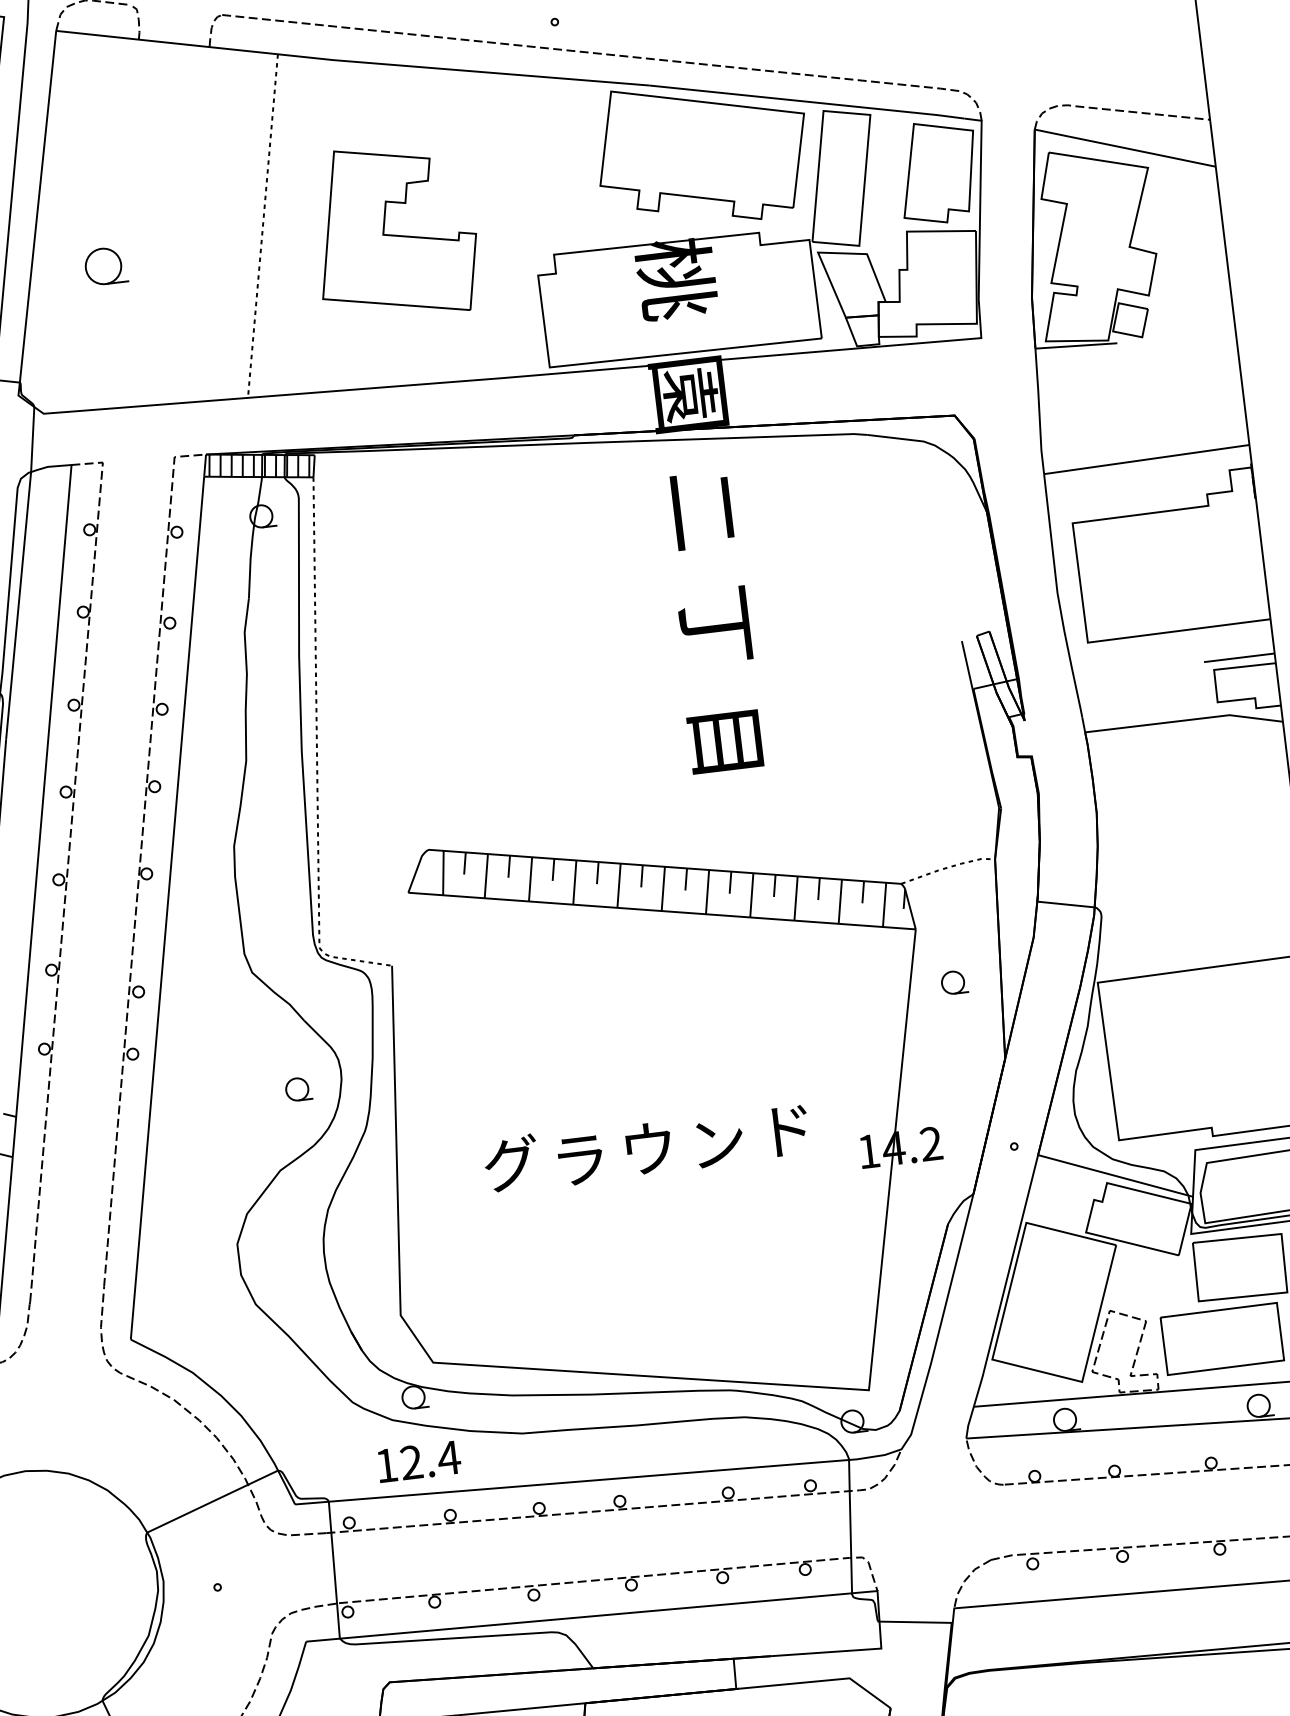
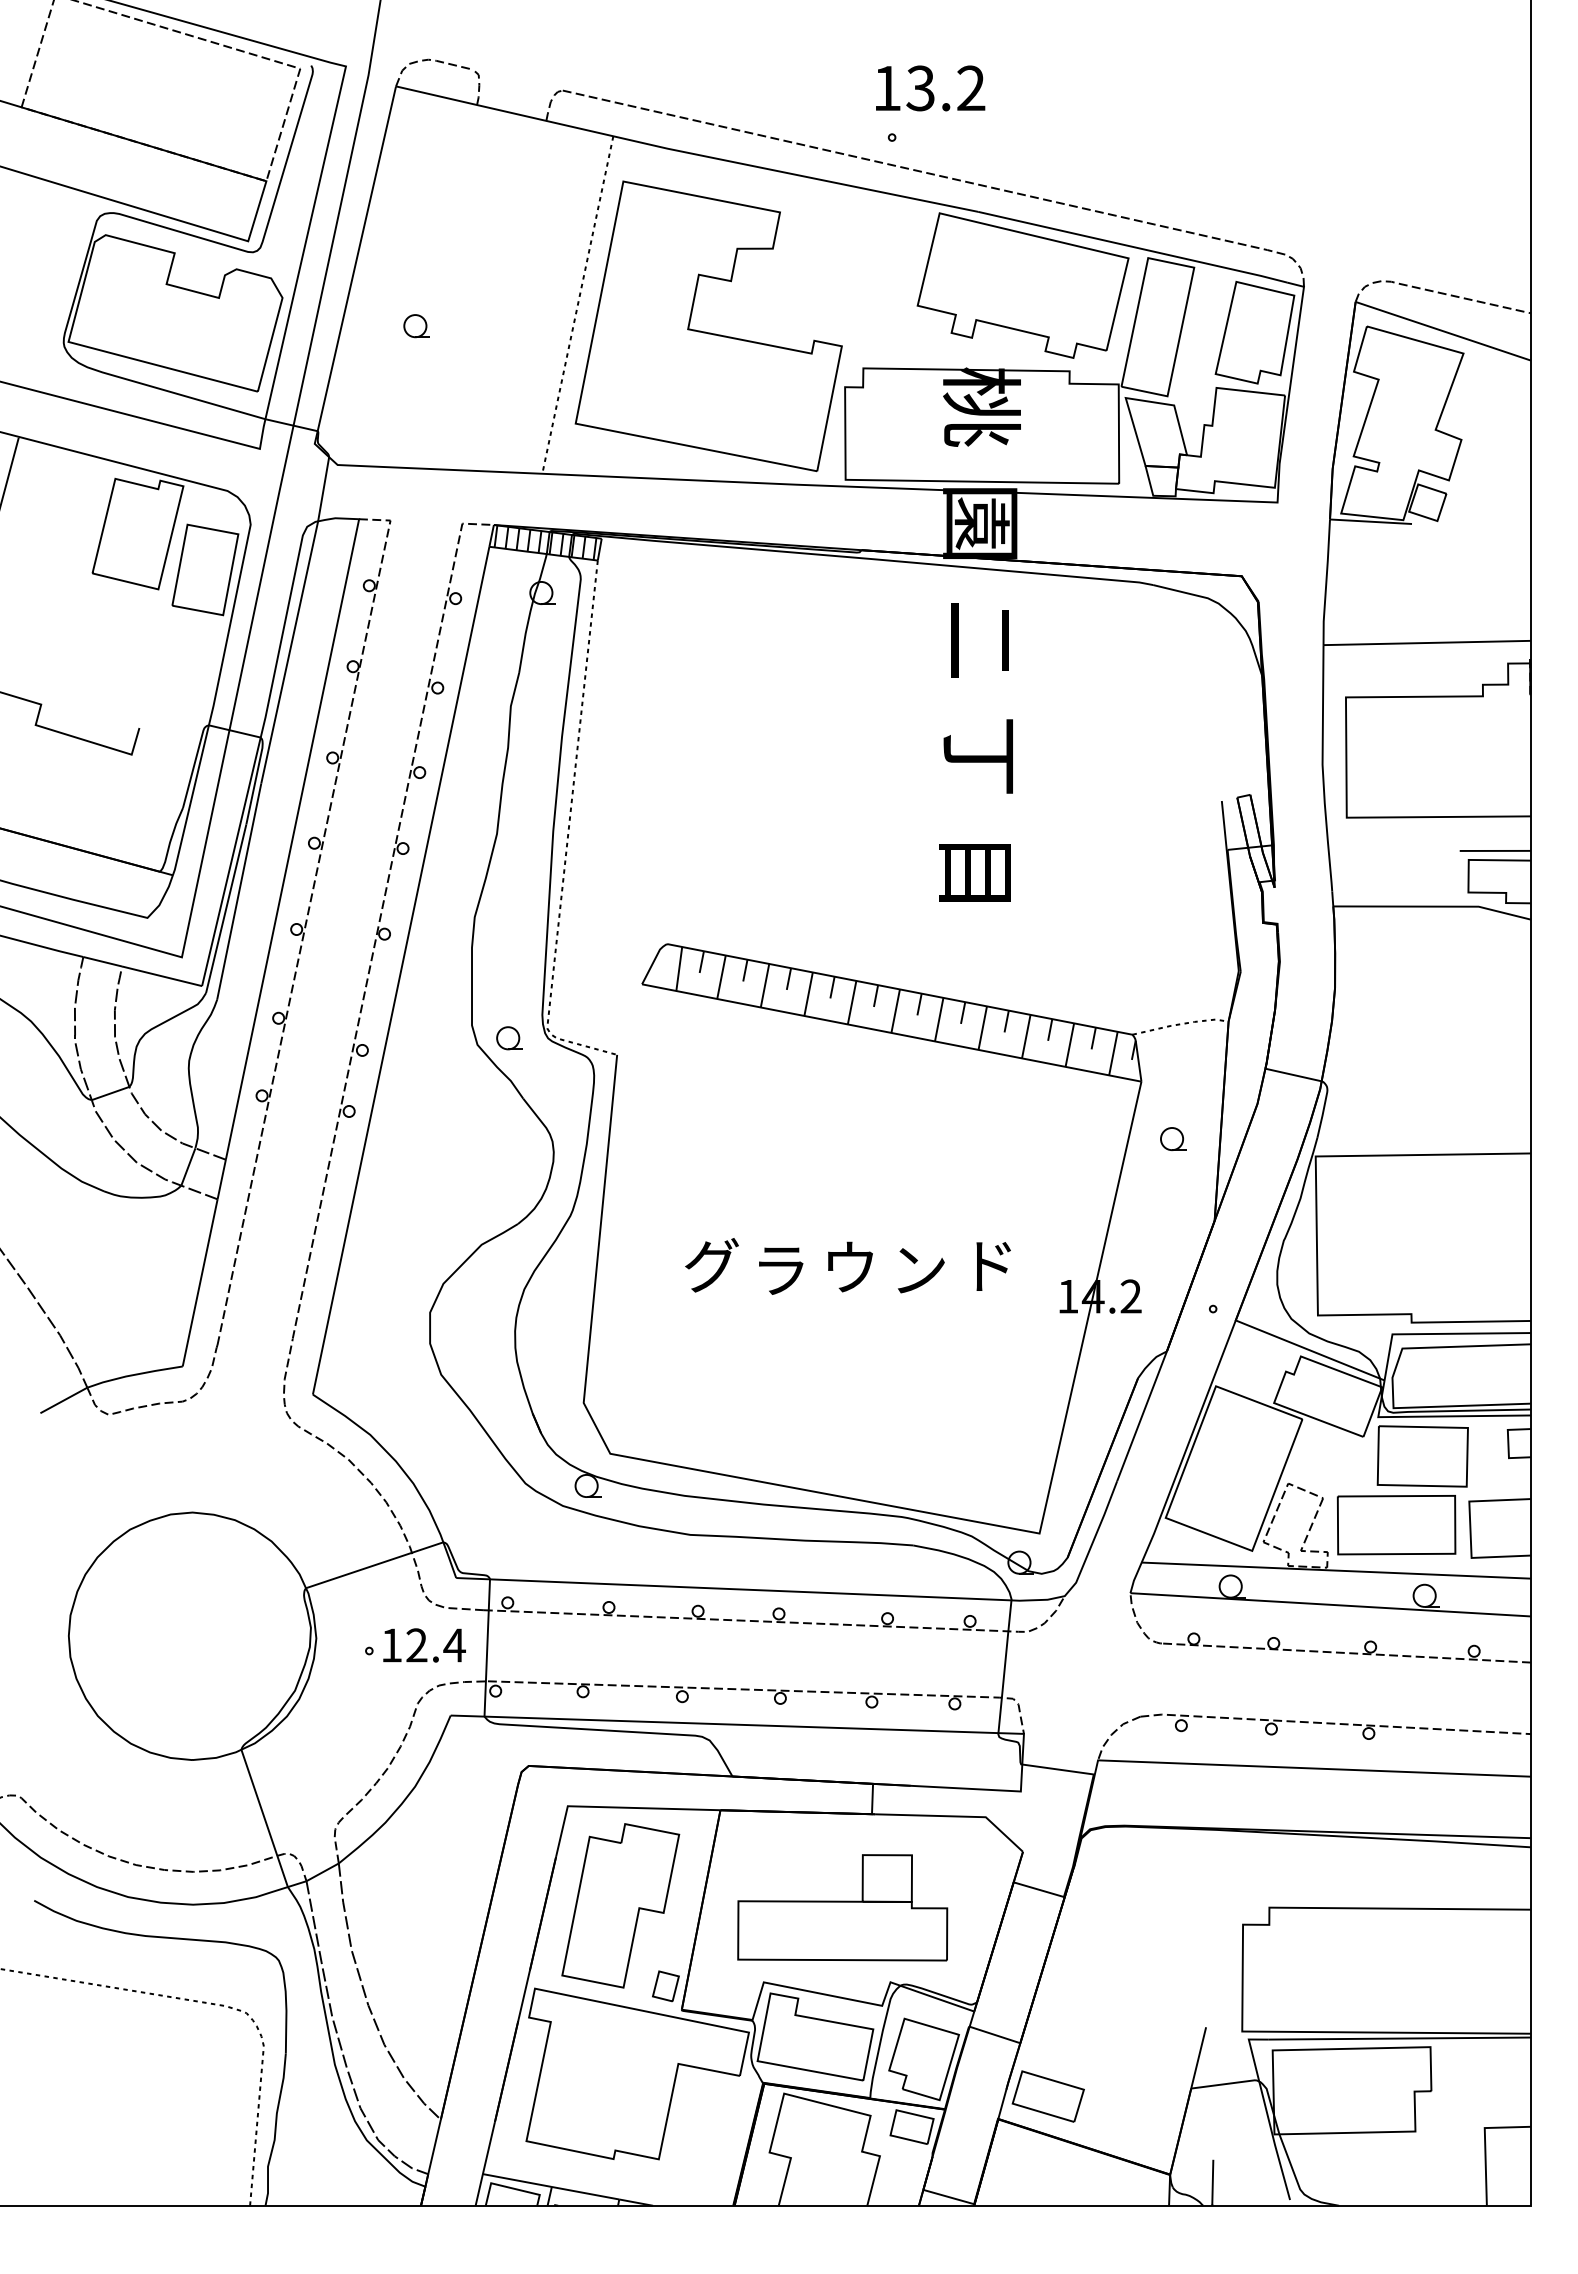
part: (395, 231) -> (708, 326), size x1.67
part: (105, 266) -> (416, 326), size x0.62
part: (298, 1089) -> (509, 1038), moved
text: (419, 1461) -> (424, 1645), moved

